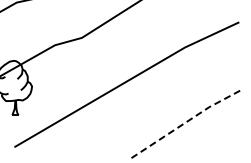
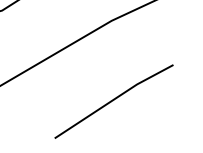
line: (187, 121) -> (114, 99), dashed -> solid

